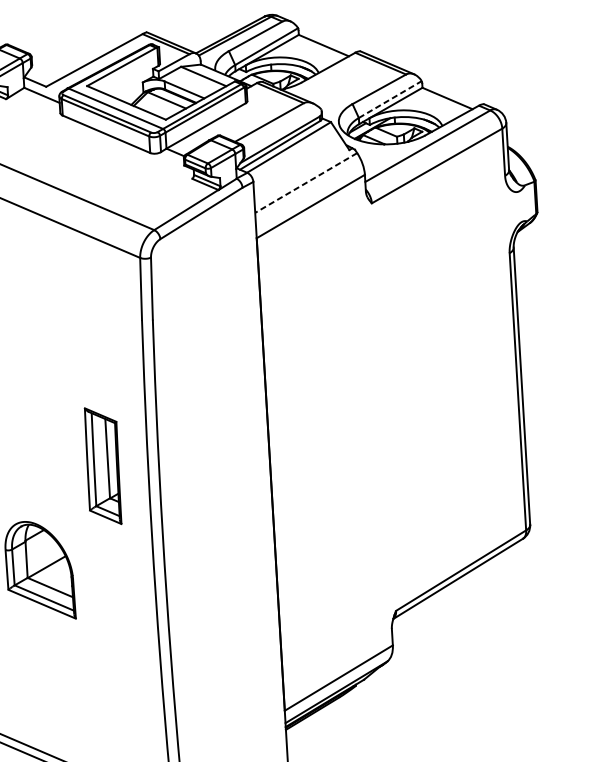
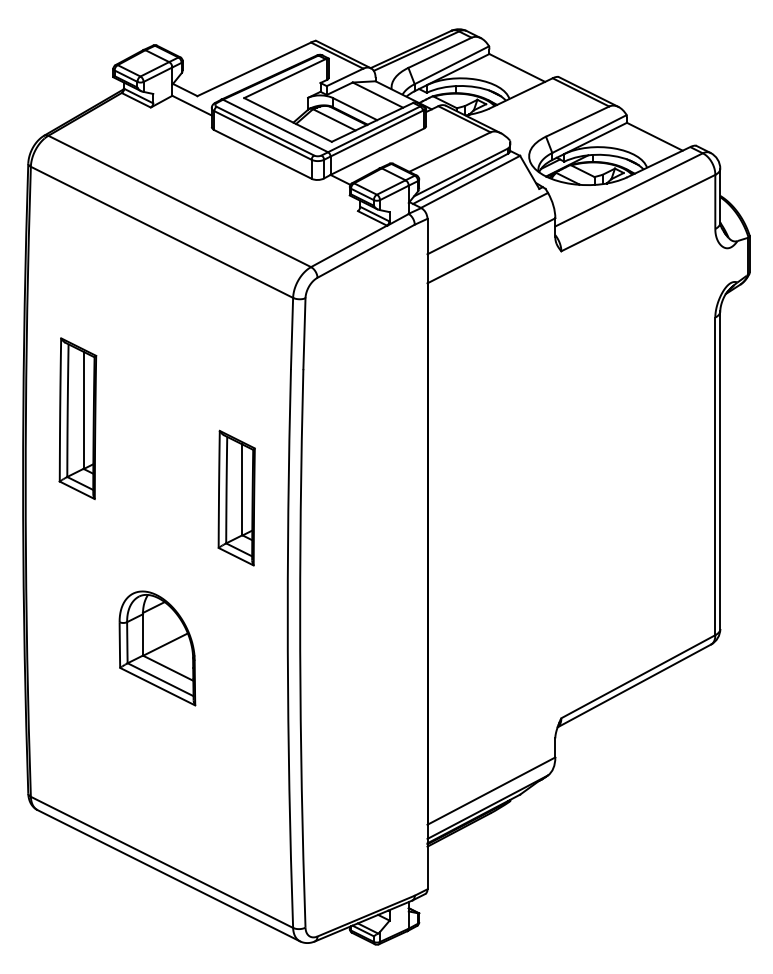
line: (390, 99) -> (589, 134), dashed -> solid
line: (305, 182) -> (487, 223), dashed -> solid
part: (102, 465) -> (236, 497), moved

